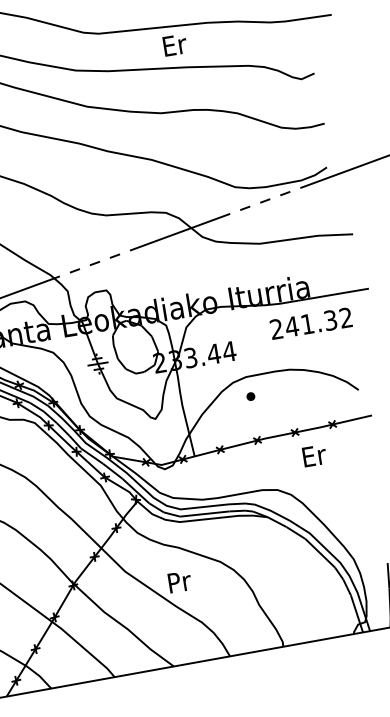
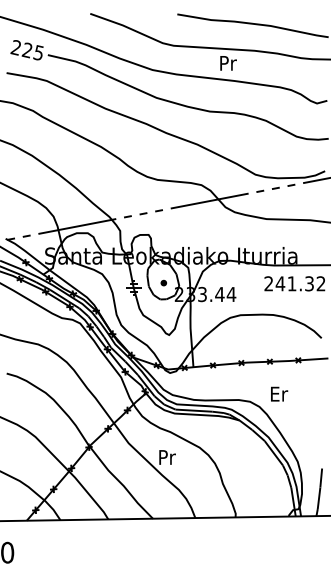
text: (175, 45) -> (228, 63), Er -> Pr
part: (250, 395) -> (163, 282), moved
text: (314, 454) -> (279, 393), moved

